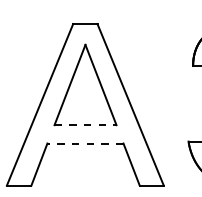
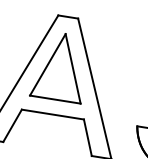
line: (85, 125) -> (55, 99), dashed -> solid
line: (84, 143) -> (52, 114), dashed -> solid

